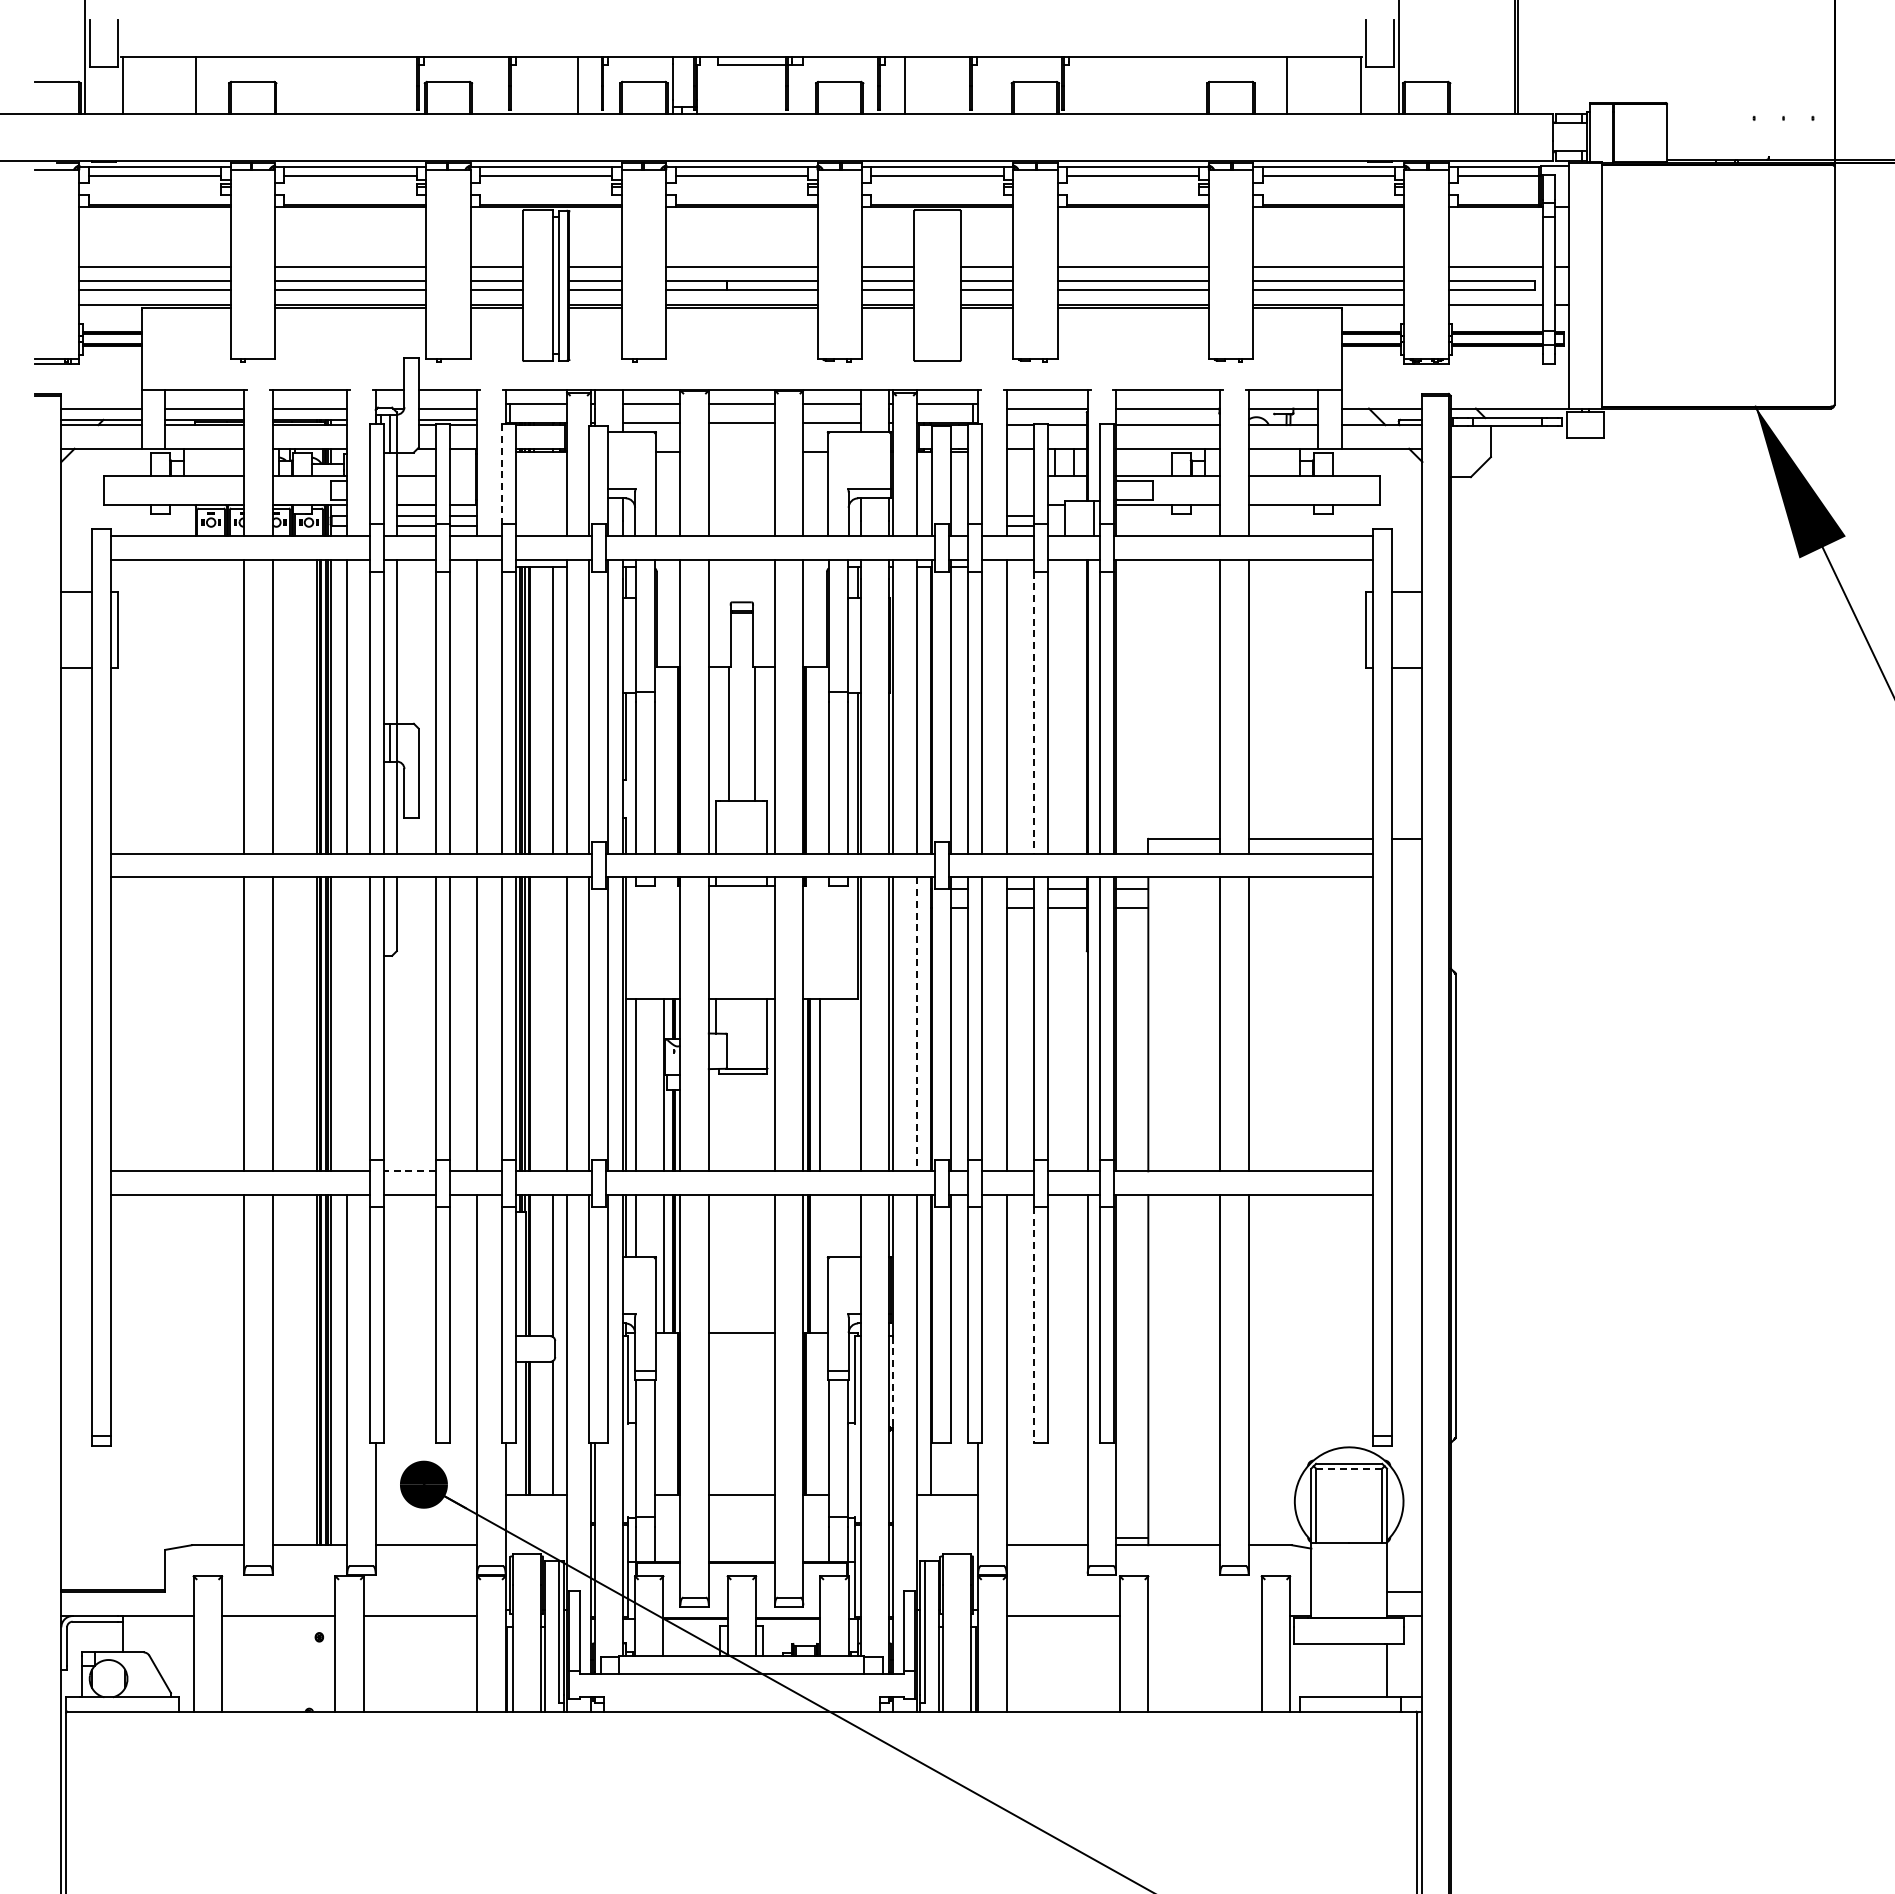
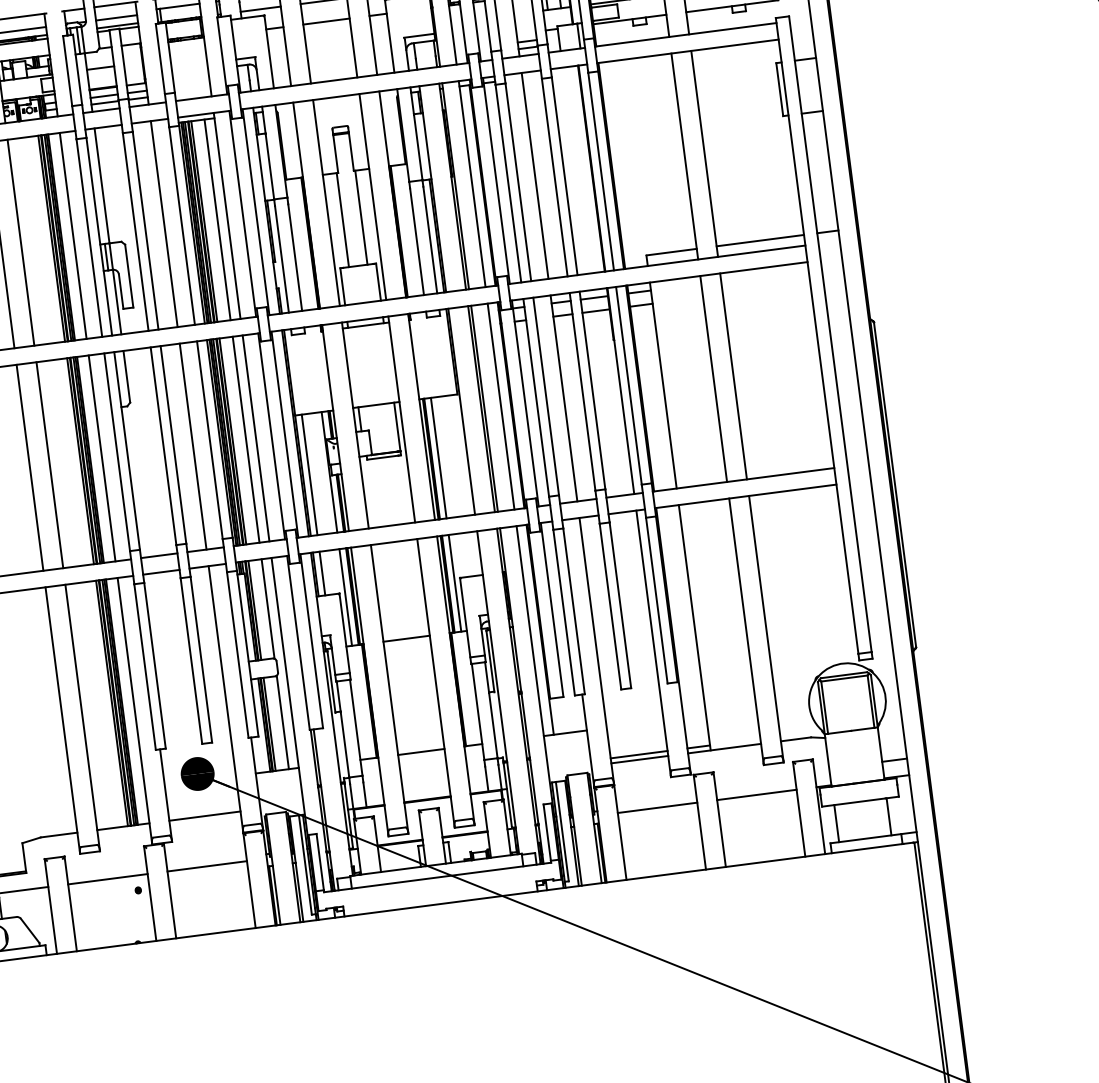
line: (741, 452) -> (326, 21), added
line: (501, 474) -> (160, 59), dashed -> solid
line: (533, 710) -> (204, 221), added
line: (1033, 713) -> (554, 178), dashed -> solid
line: (347, 1024) -> (102, 458), added
line: (533, 1024) -> (232, 441), added
line: (552, 1024) -> (245, 439), added
line: (916, 1024) -> (500, 406), dashed -> solid
line: (409, 1171) -> (159, 555), dashed -> solid
line: (819, 1263) -> (454, 583), added
line: (533, 1265) -> (254, 610), added
line: (1033, 1325) -> (610, 606), dashed -> solid
line: (893, 1382) -> (517, 659), dashed -> solid
line: (533, 1427) -> (269, 723), added
line: (1349, 1468) -> (844, 678), dashed -> solid
line: (1046, 1538) -> (638, 755), added
line: (1204, 1616) -> (756, 795), added
line: (1311, 1670) -> (836, 823), added

